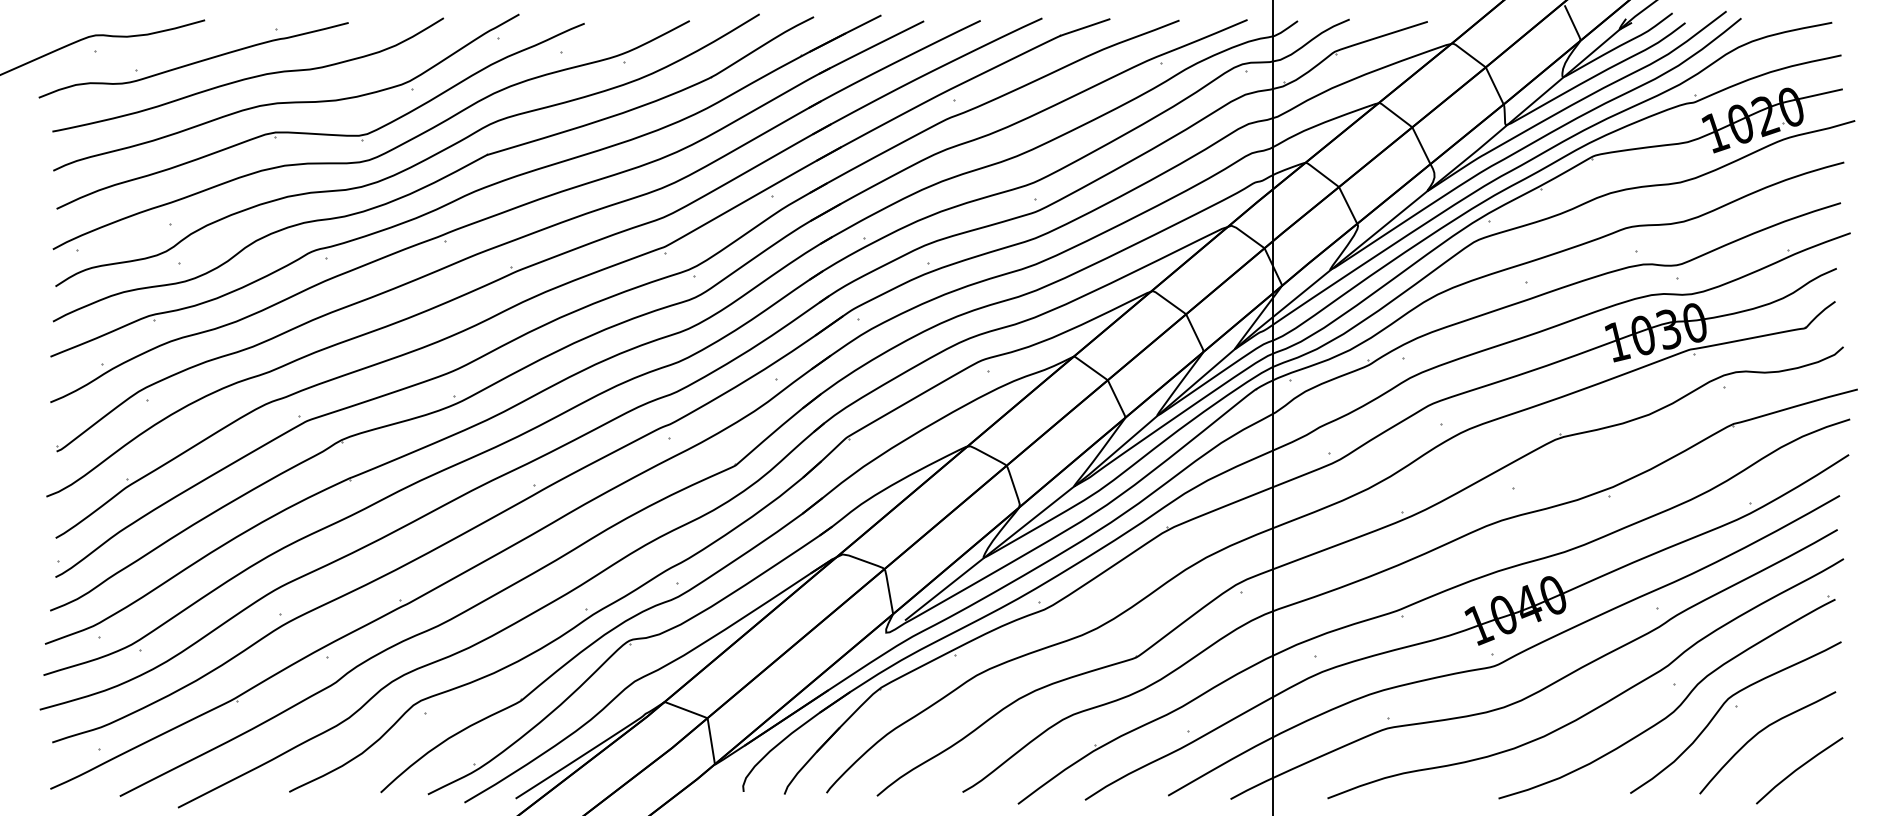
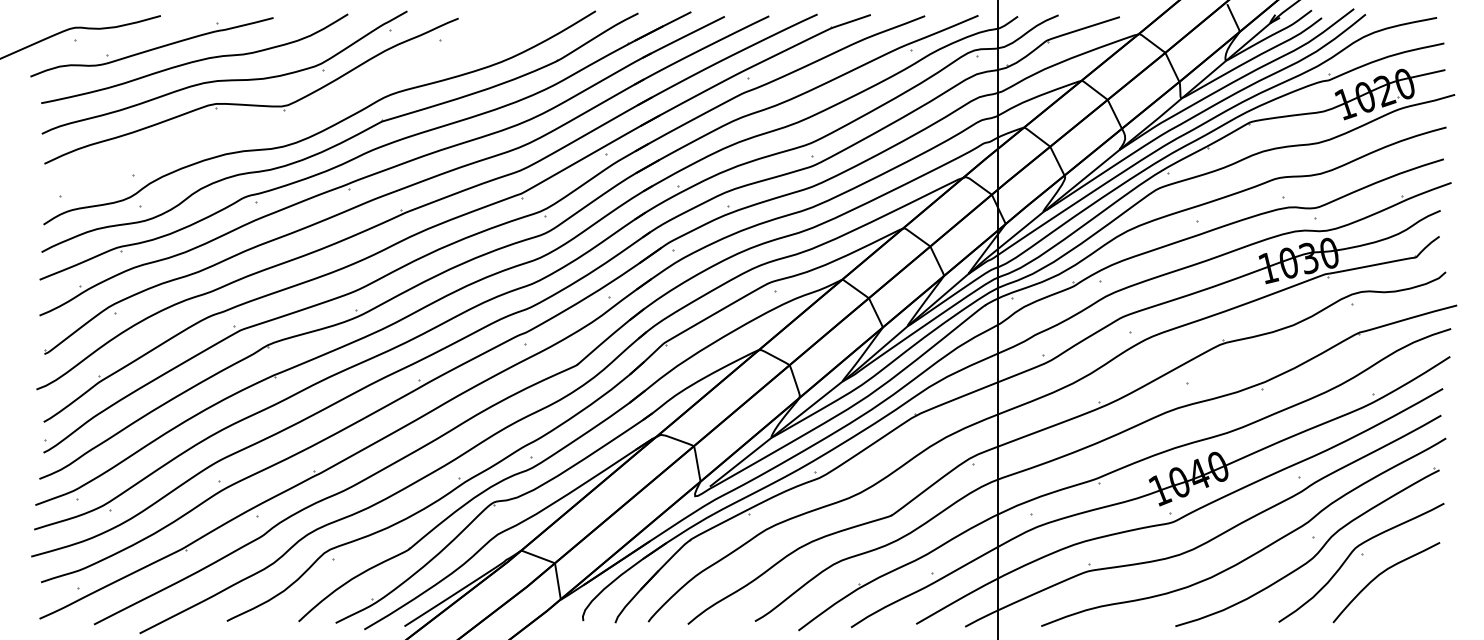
part: (377, 155) -> (296, 121), removed
line: (1798, 769) -> (1410, 603), removed

